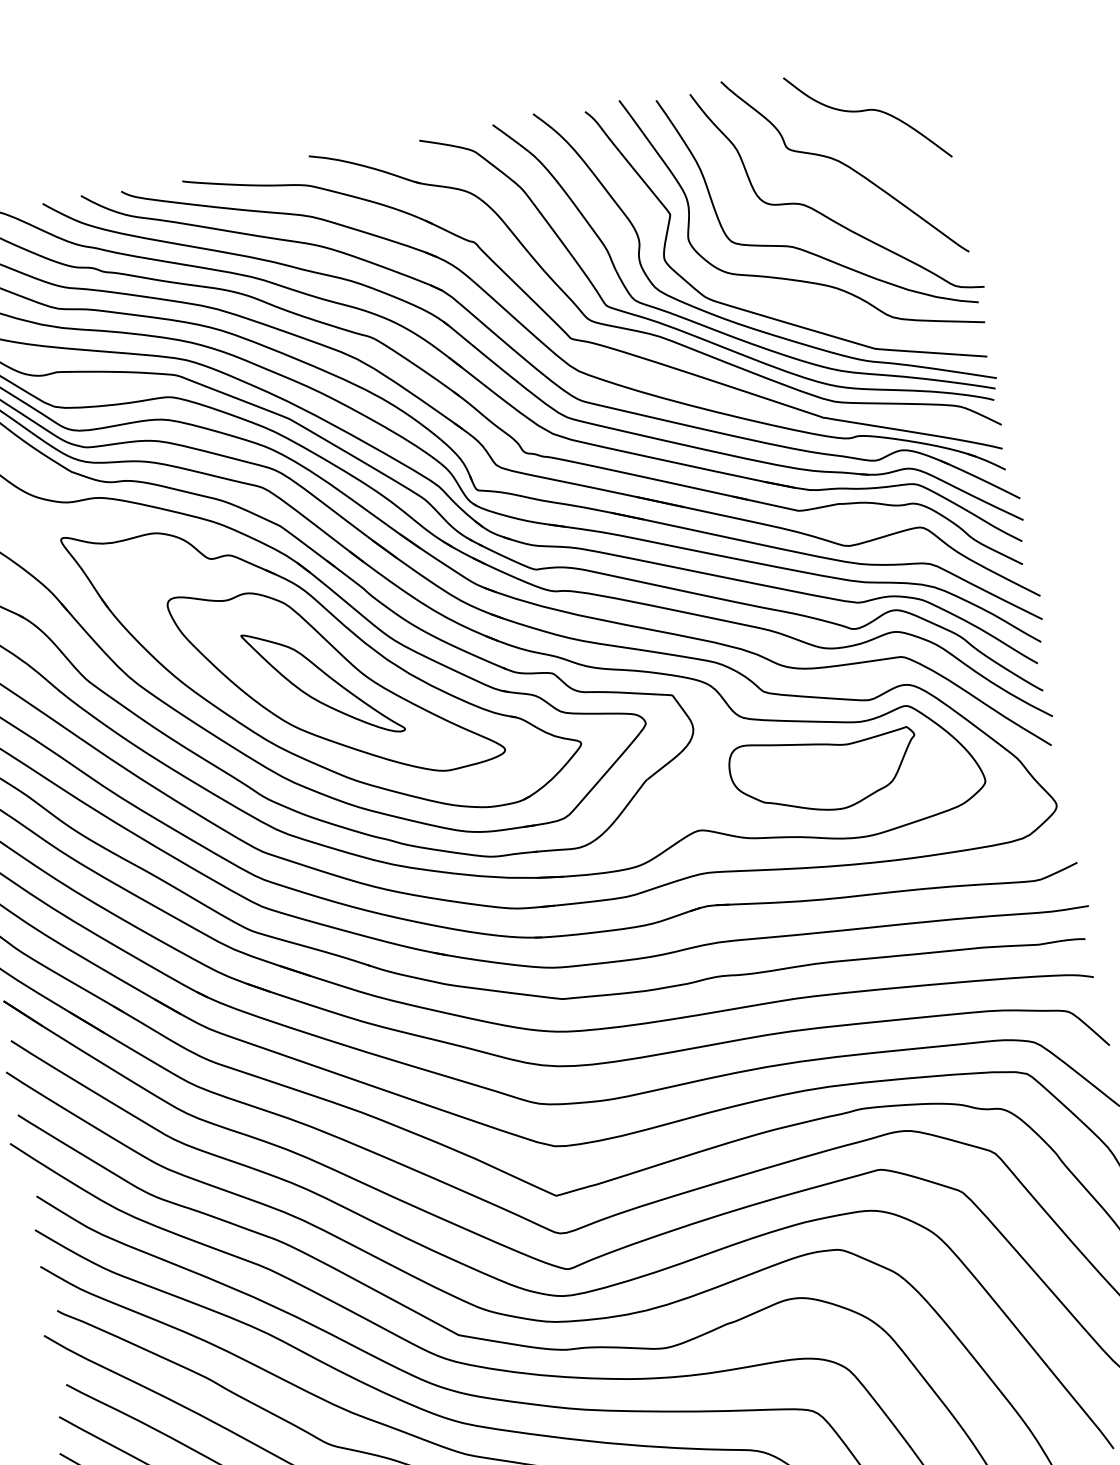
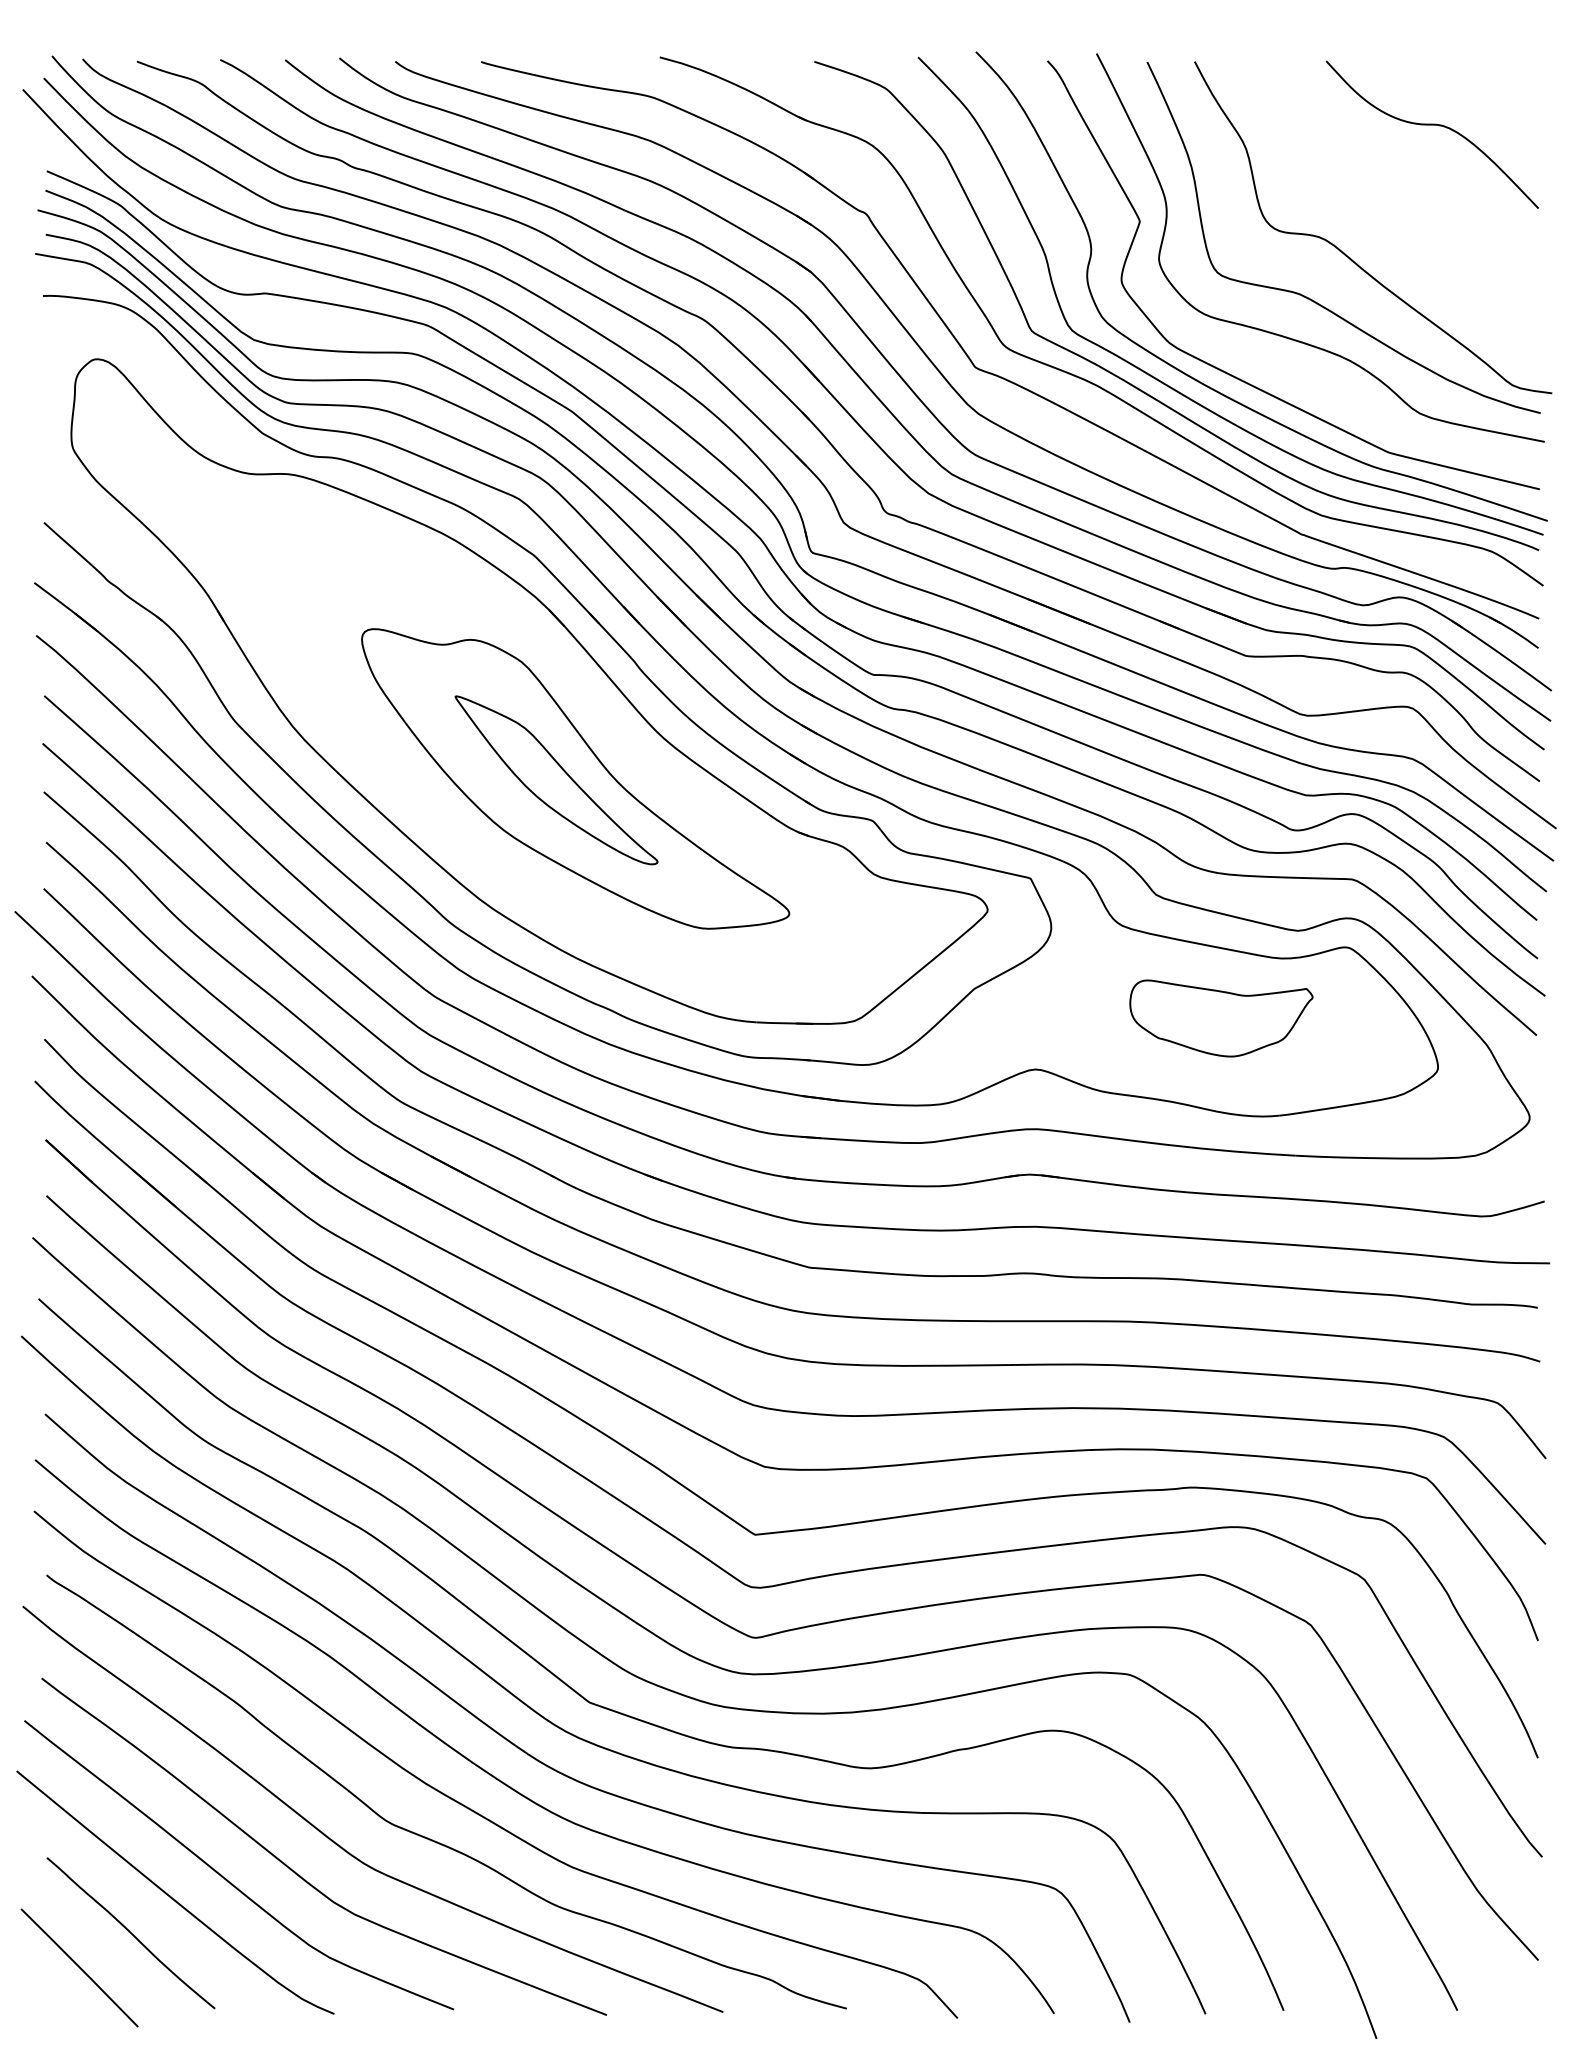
curve: (845, 165) -> (1390, 195), removed
part: (325, 663) -> (563, 754), removed
part: (825, 771) -> (1221, 1018), size x0.7

